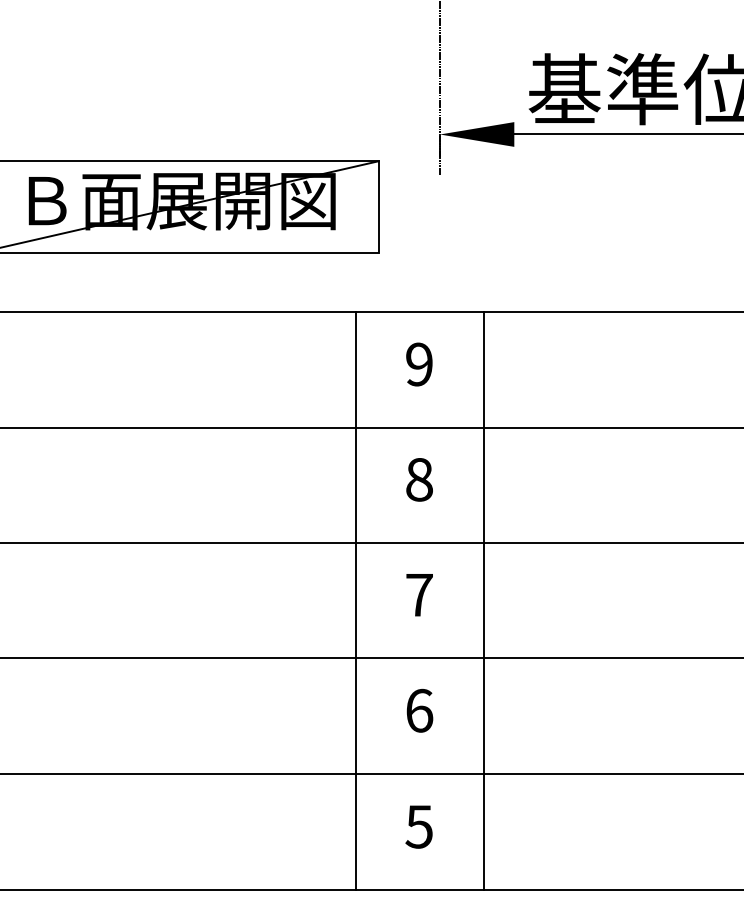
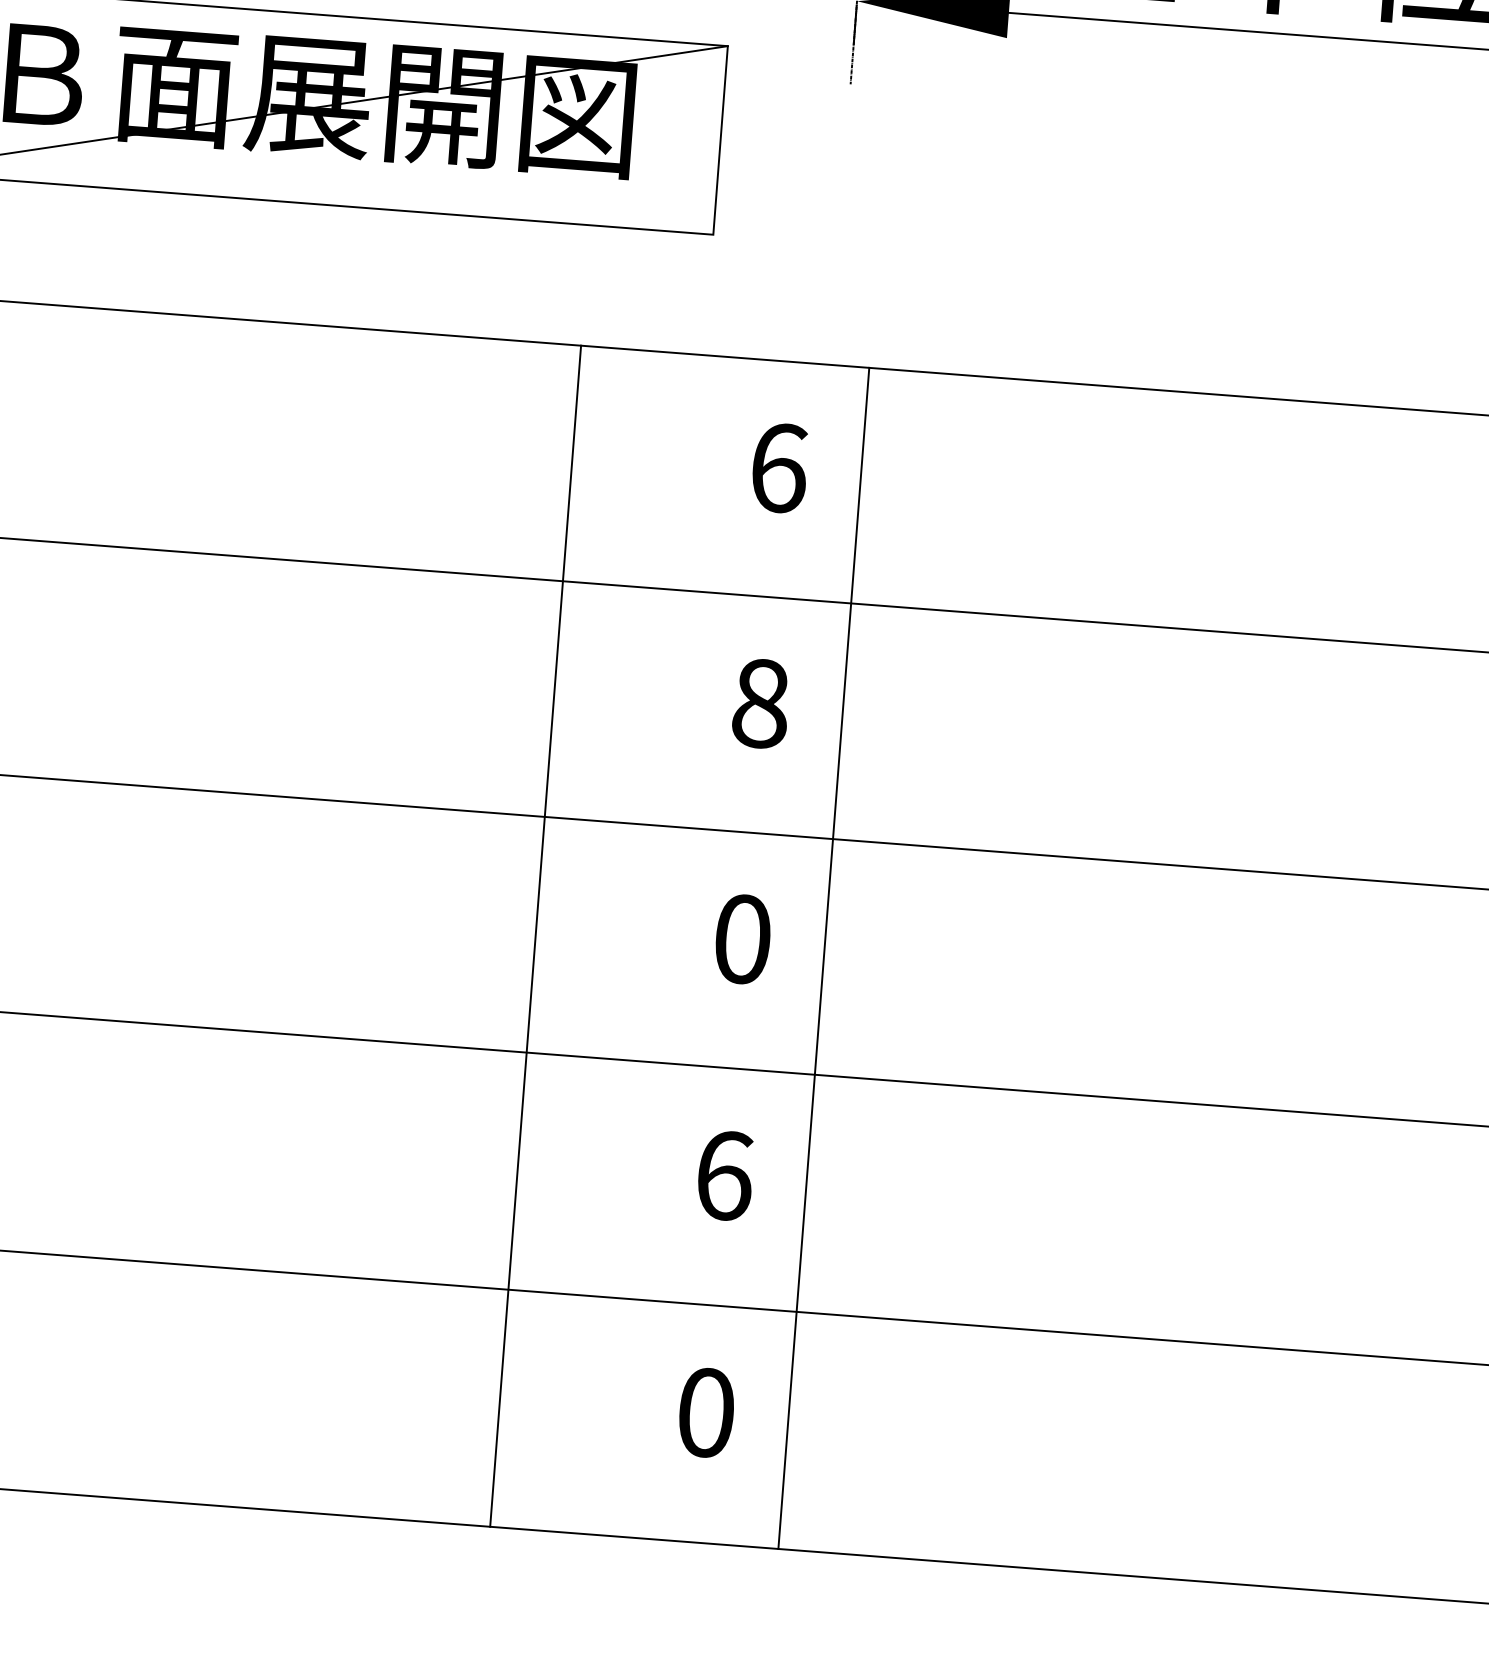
text: (419, 364) -> (778, 467), 9 -> 6
text: (419, 595) -> (742, 940), 7 -> 0
line: (355, 601) -> (535, 936), moved
line: (483, 601) -> (823, 958), moved
text: (418, 826) -> (704, 1411), 5 -> 0

